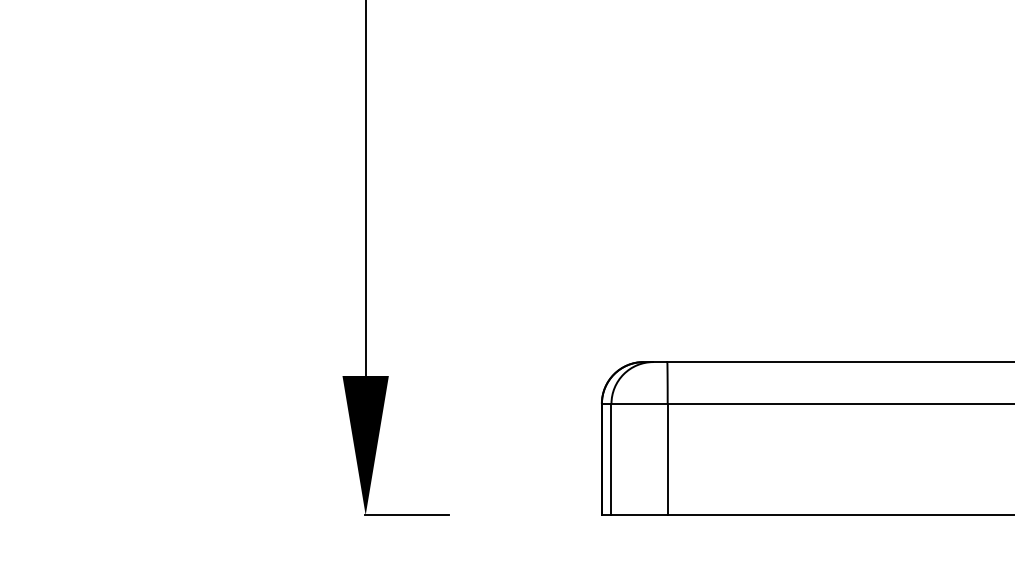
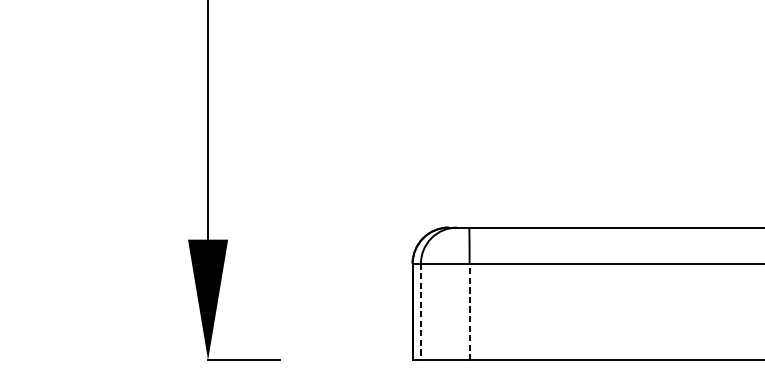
line: (611, 459) -> (420, 311), solid -> dashed
line: (667, 459) -> (469, 311), solid -> dashed

